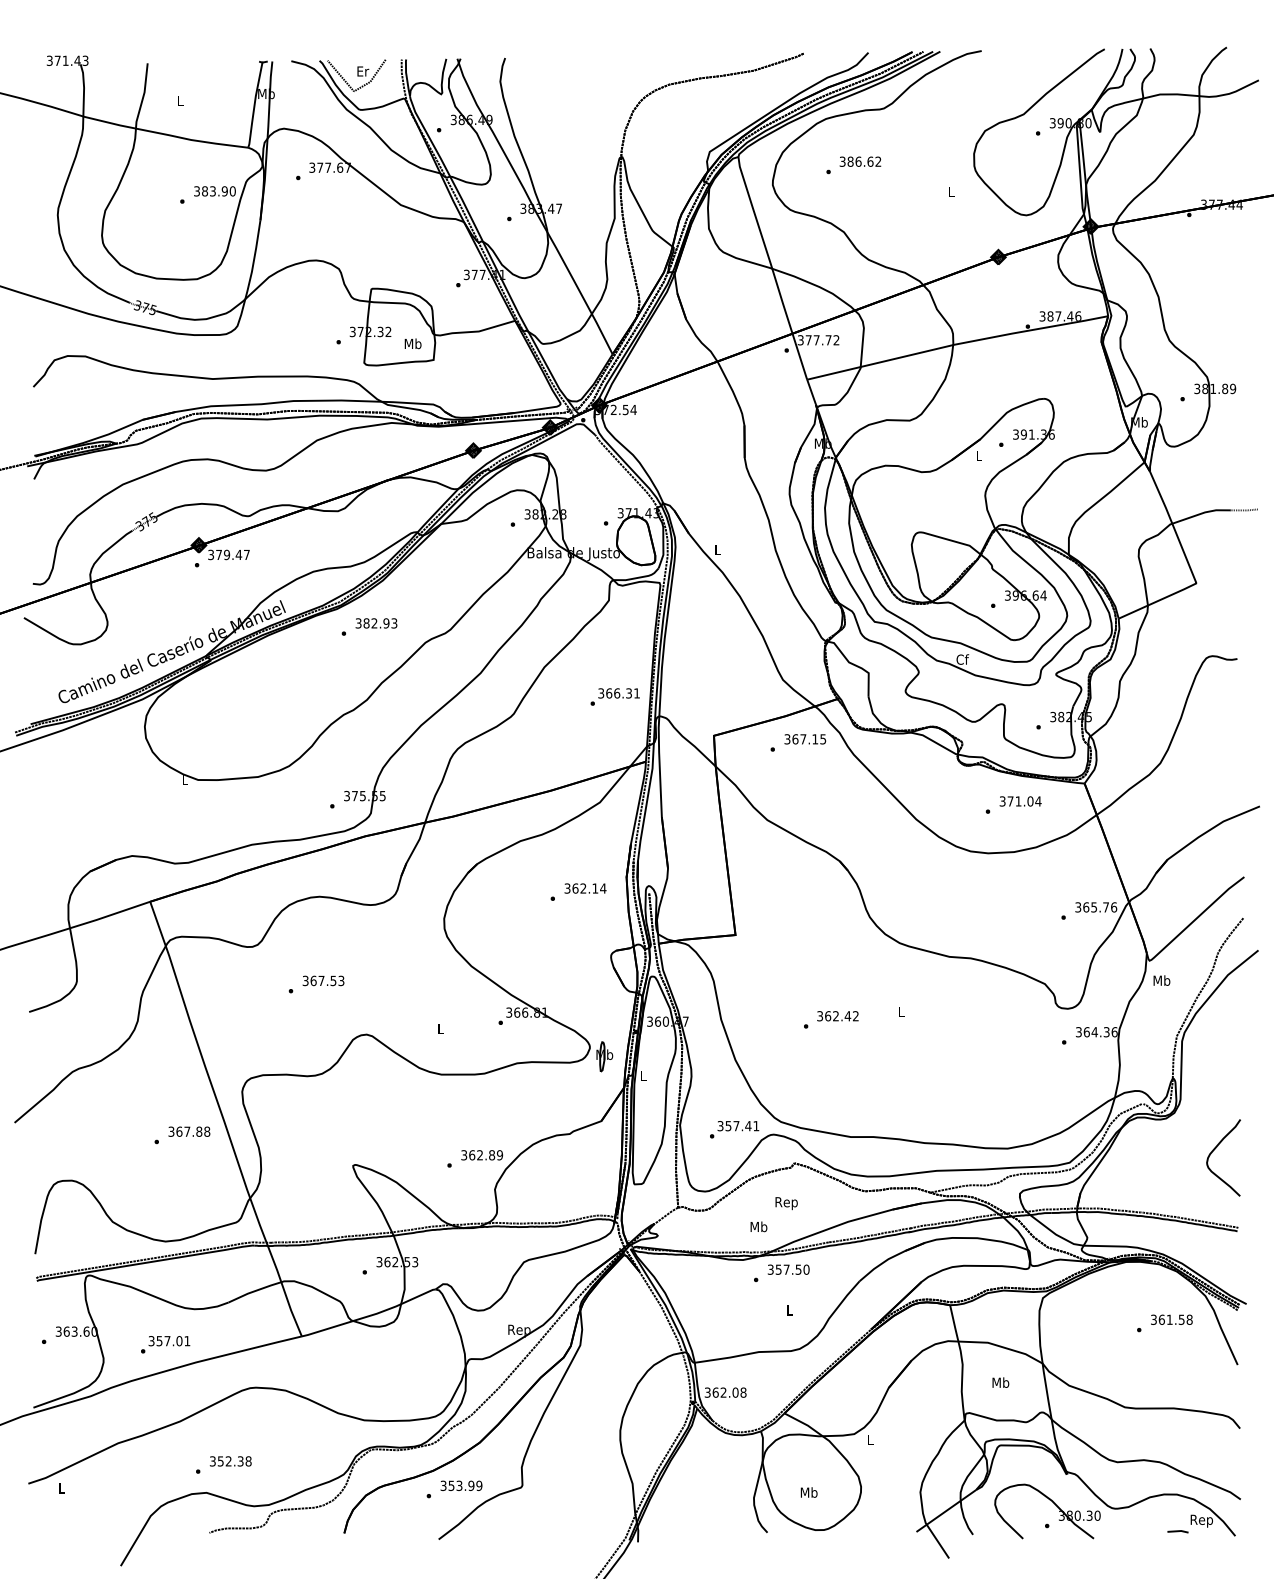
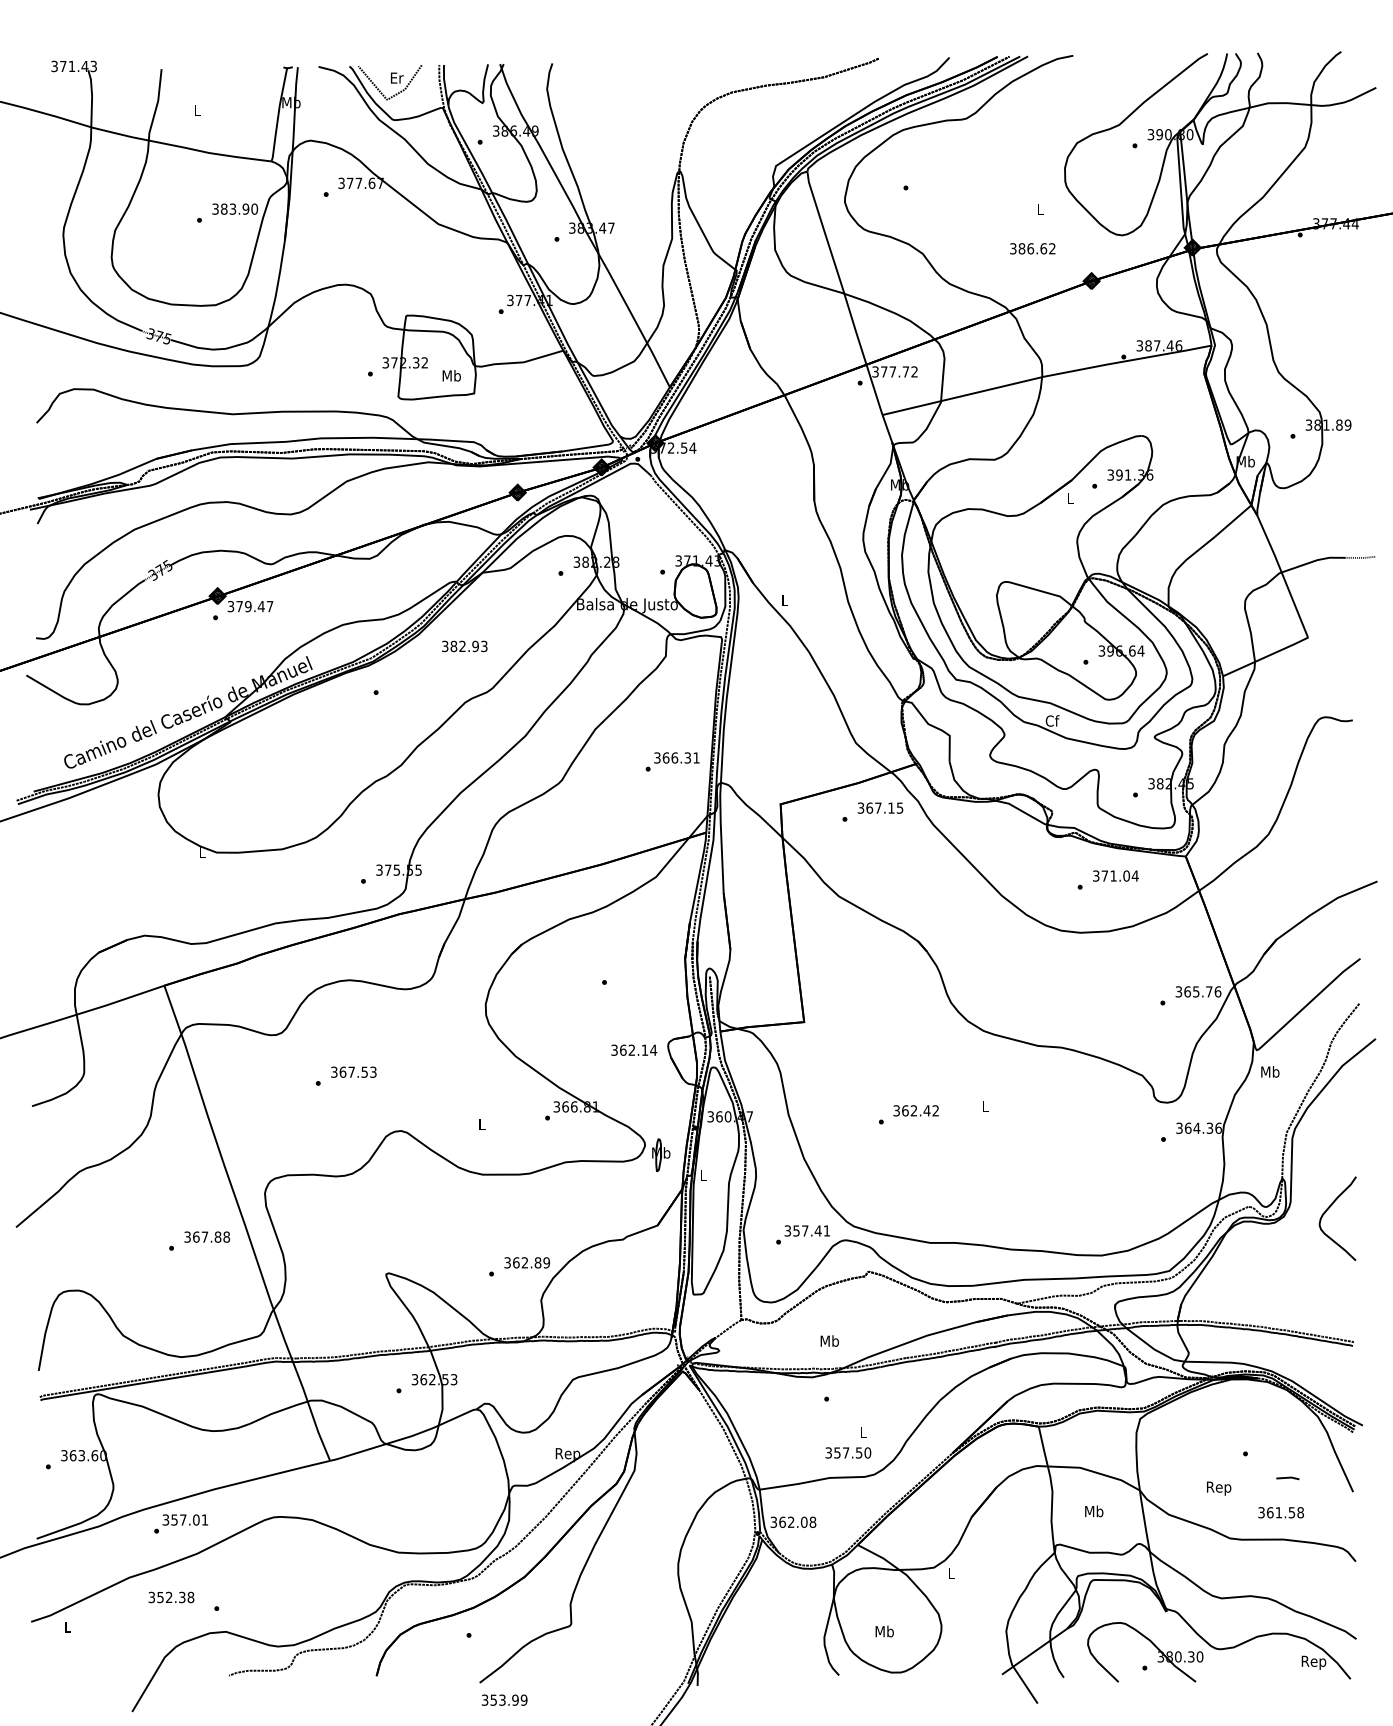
text: (860, 161) -> (1032, 248), moved
text: (376, 623) -> (464, 646), moved
text: (585, 887) -> (634, 1049), moved
curve: (1213, 1152) -> (1326, 1212), moved
text: (787, 1203) -> (1219, 1488), moved
text: (788, 1269) -> (848, 1452), moved
text: (1171, 1319) -> (1280, 1512), moved
text: (164, 1344) -> (180, 1523), moved
text: (230, 1461) -> (171, 1597), moved
text: (461, 1485) -> (504, 1699), moved
line: (1177, 1531) -> (1287, 1478), moved

